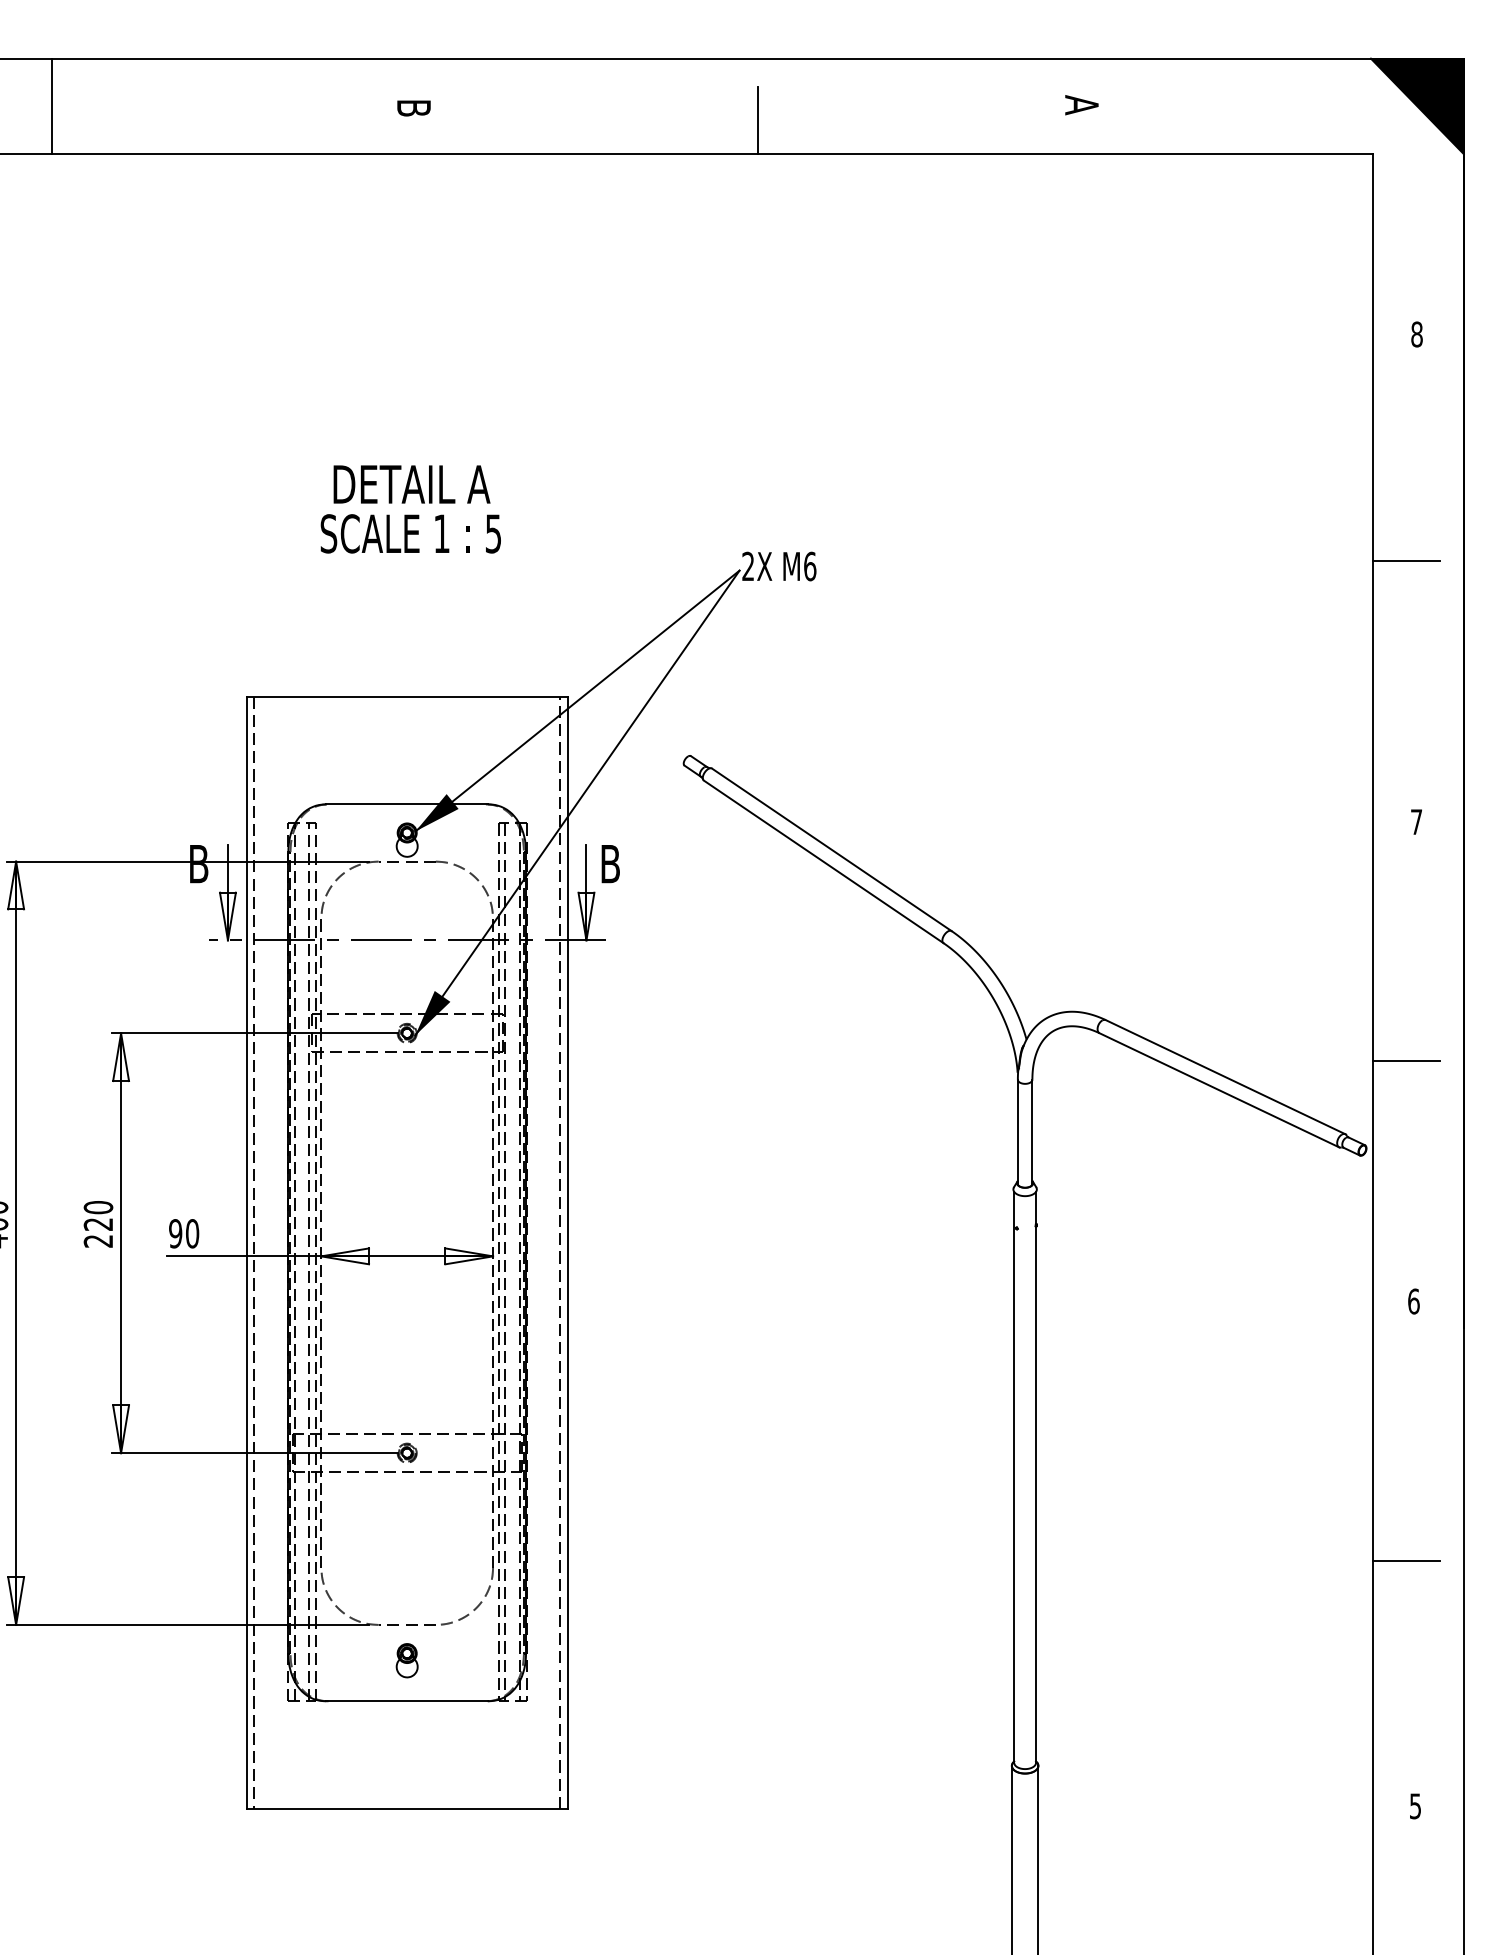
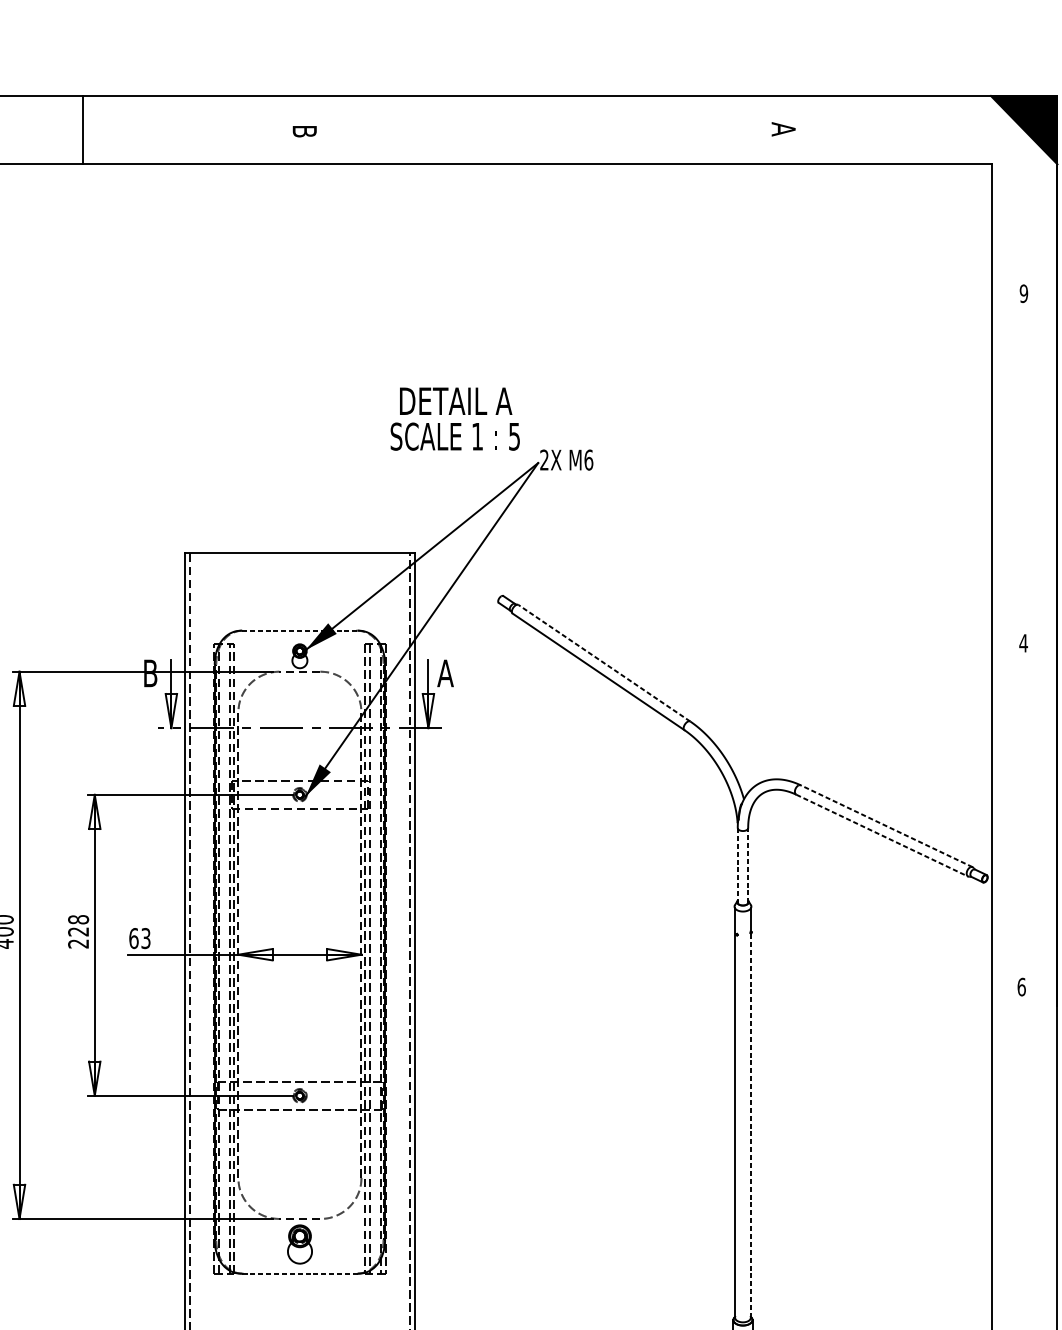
line: (51, 106) -> (82, 130), moved
line: (757, 120) -> (551, 140), removed
text: (1416, 334) -> (1023, 293), 8 -> 9
text: (410, 509) -> (455, 419), moved
line: (1406, 560) -> (1016, 455), removed
line: (407, 804) -> (300, 630), solid -> dashed
text: (1416, 821) -> (1023, 642), 7 -> 4
line: (831, 849) -> (604, 662), solid -> dashed
text: (609, 864) -> (444, 673), B -> A
line: (1406, 1060) -> (1016, 814), removed
line: (1225, 1077) -> (886, 826), solid -> dashed
line: (1219, 1090) -> (882, 835), solid -> dashed
line: (1032, 1131) -> (748, 865), solid -> dashed
line: (1017, 1132) -> (737, 865), solid -> dashed
text: (98, 1207) -> (78, 919), 220 -> 228
text: (184, 1233) -> (140, 938), 90 -> 63
line: (1036, 1494) -> (751, 1125), solid -> dashed
line: (1406, 1561) -> (1016, 1173), removed
part: (406, 1660) -> (299, 1244), size x1.6
line: (407, 1701) -> (300, 1273), solid -> dashed

